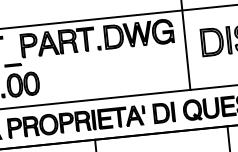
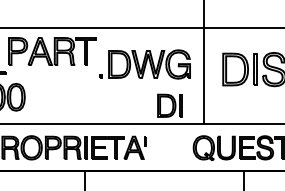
part: (134, 34) -> (144, 64), moved
part: (163, 112) -> (169, 105), moved

